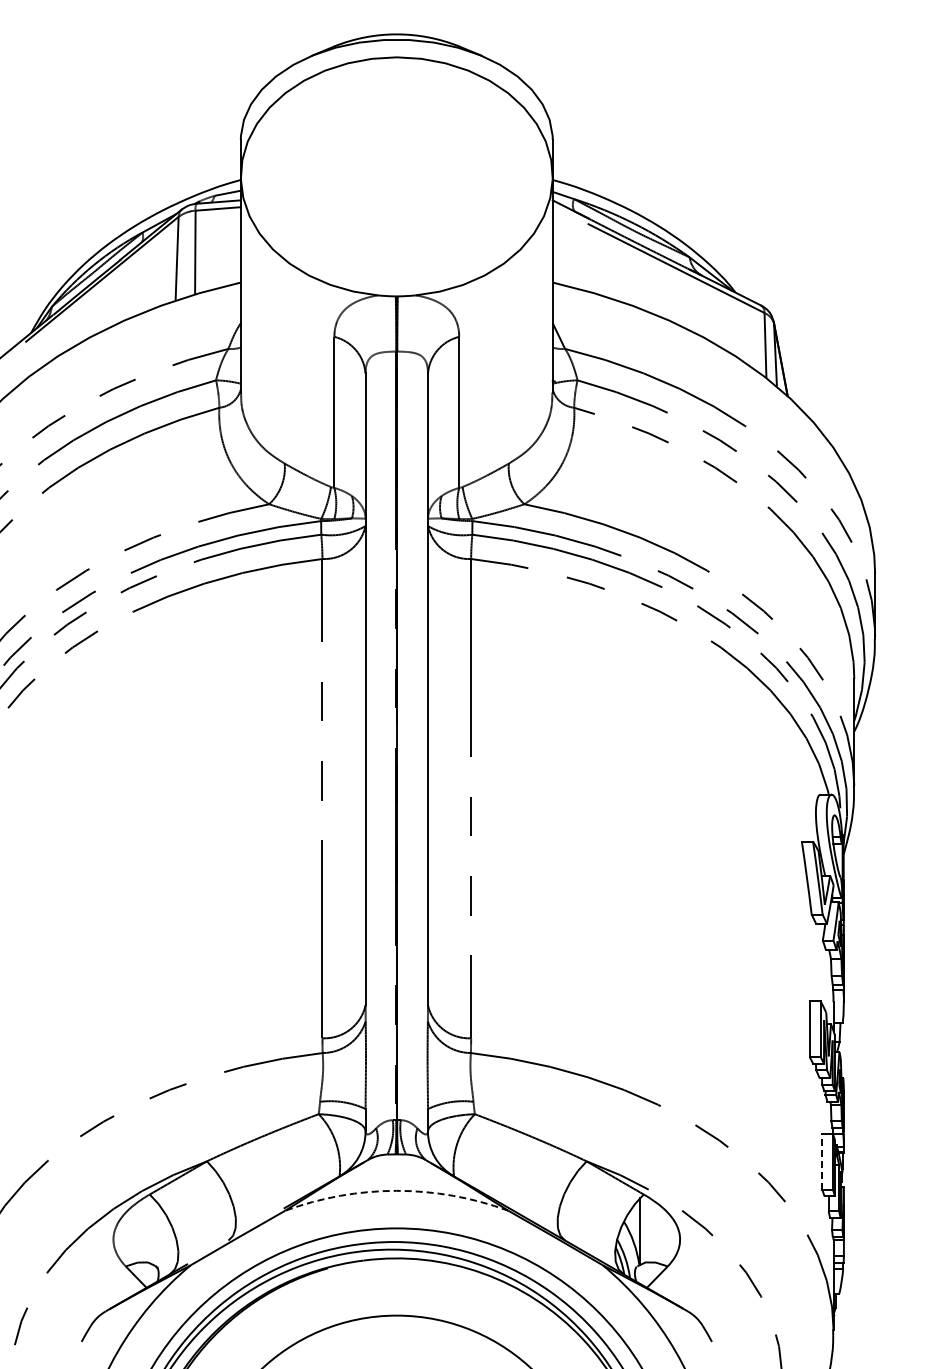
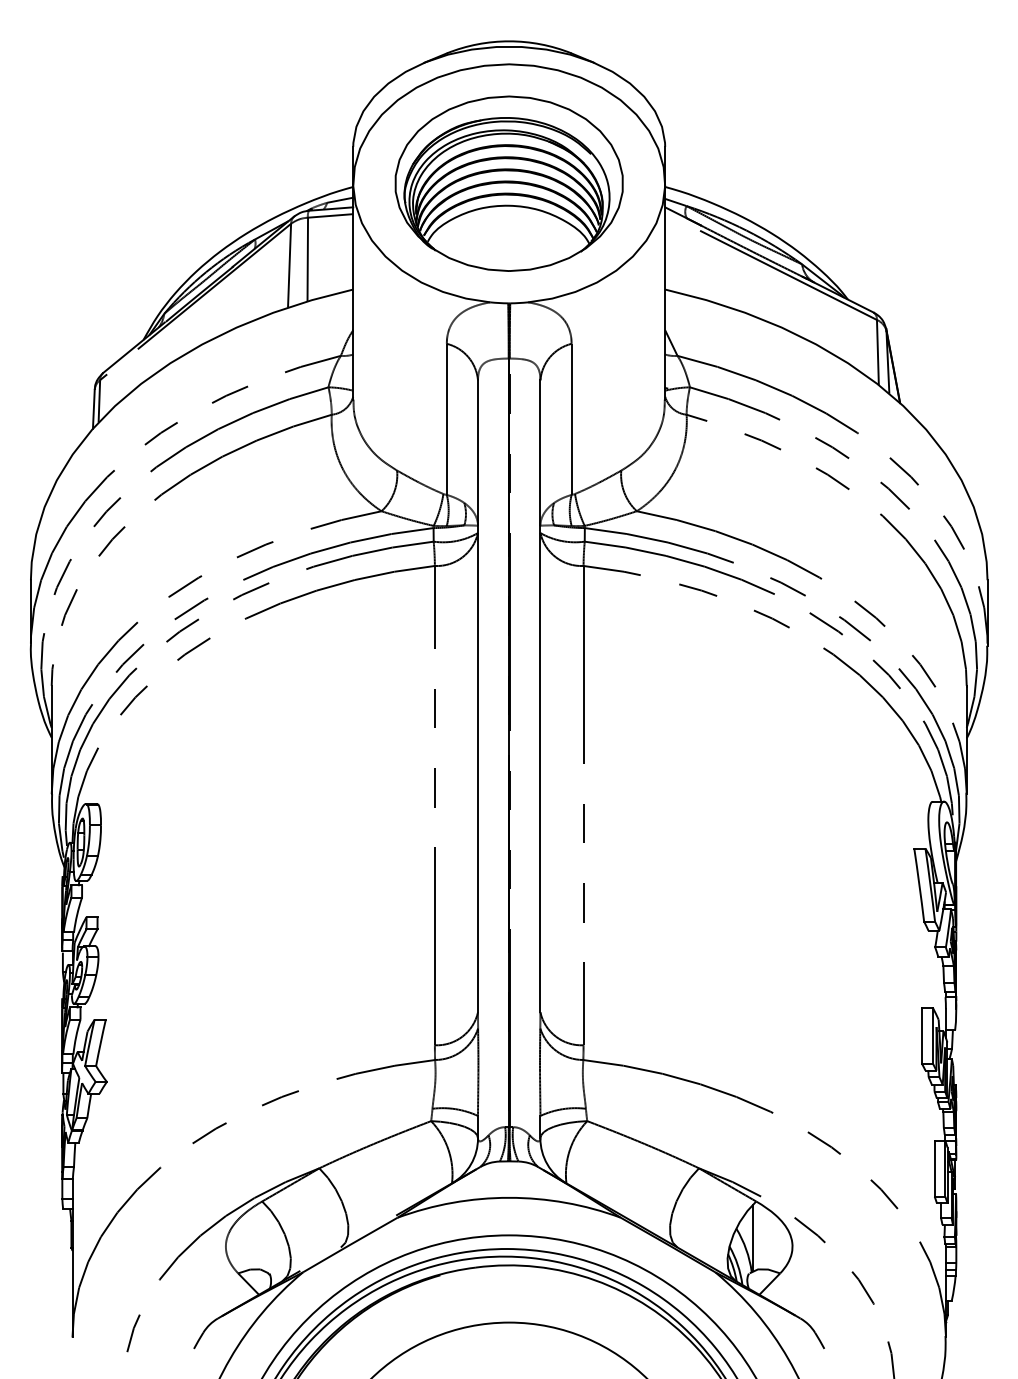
part: (396, 176) -> (508, 183), added
line: (822, 1161) -> (934, 1168), dashed -> solid
arc: (397, 1190) -> (509, 1197), dashed -> solid

